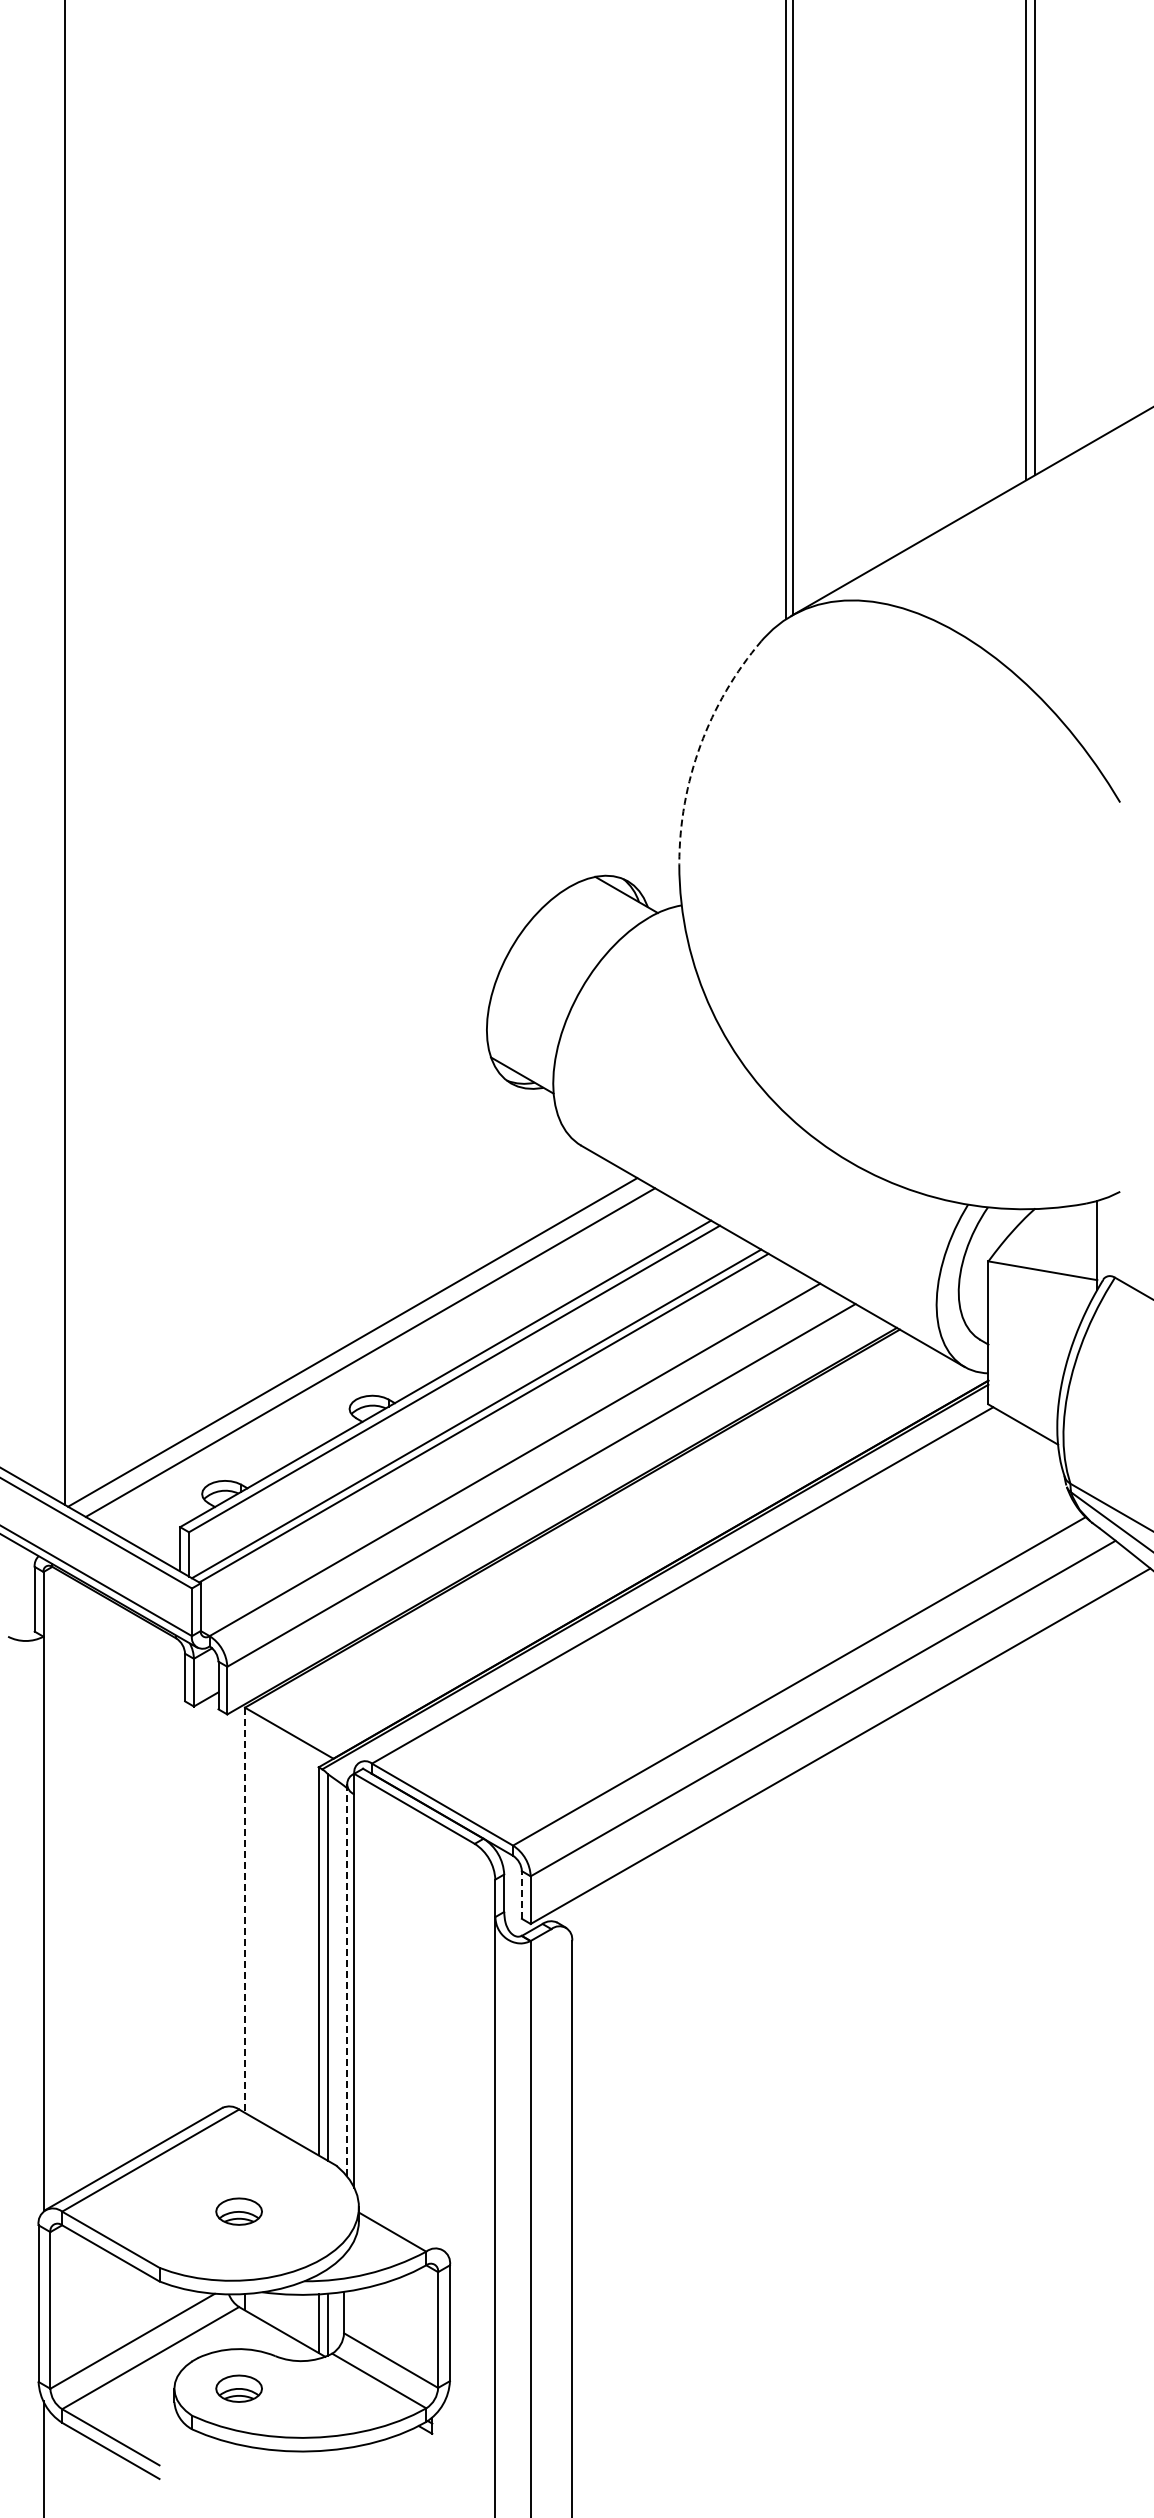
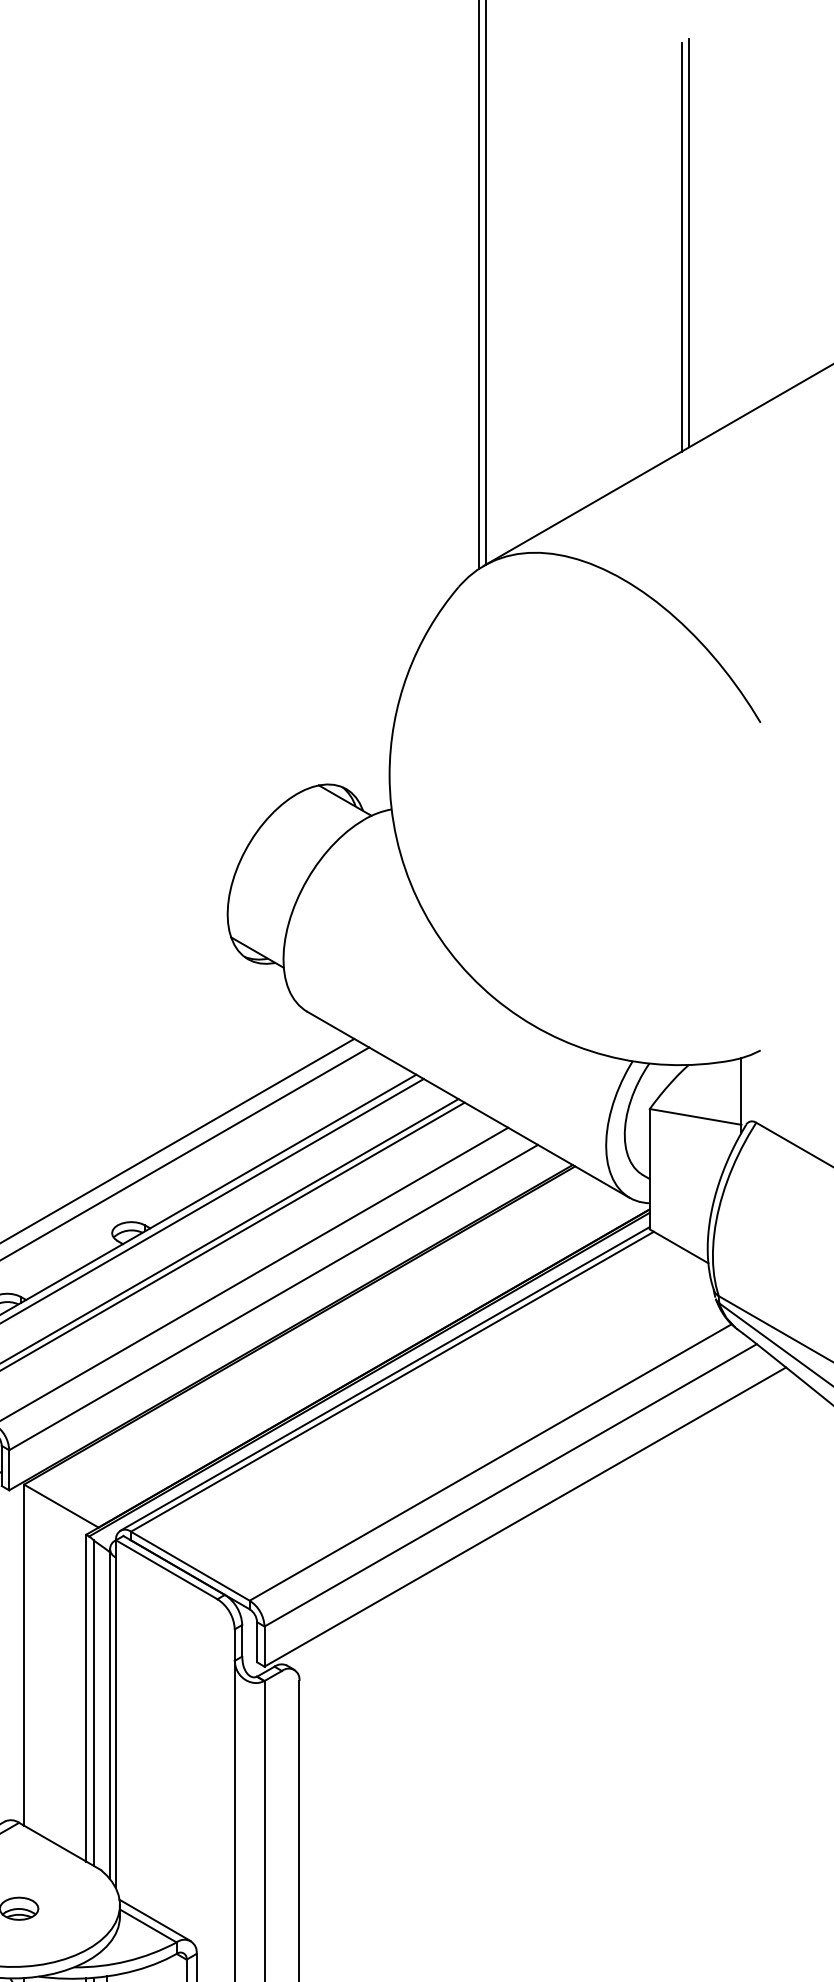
arc: (700, 745) -> (407, 674), dashed -> solid
line: (673, 1581) -> (384, 1378), added
line: (521, 1895) -> (256, 1642), dashed -> solid
line: (245, 1910) -> (24, 1655), dashed -> solid
line: (346, 1980) -> (109, 1714), dashed -> solid
line: (400, 2225) -> (154, 1920), added

